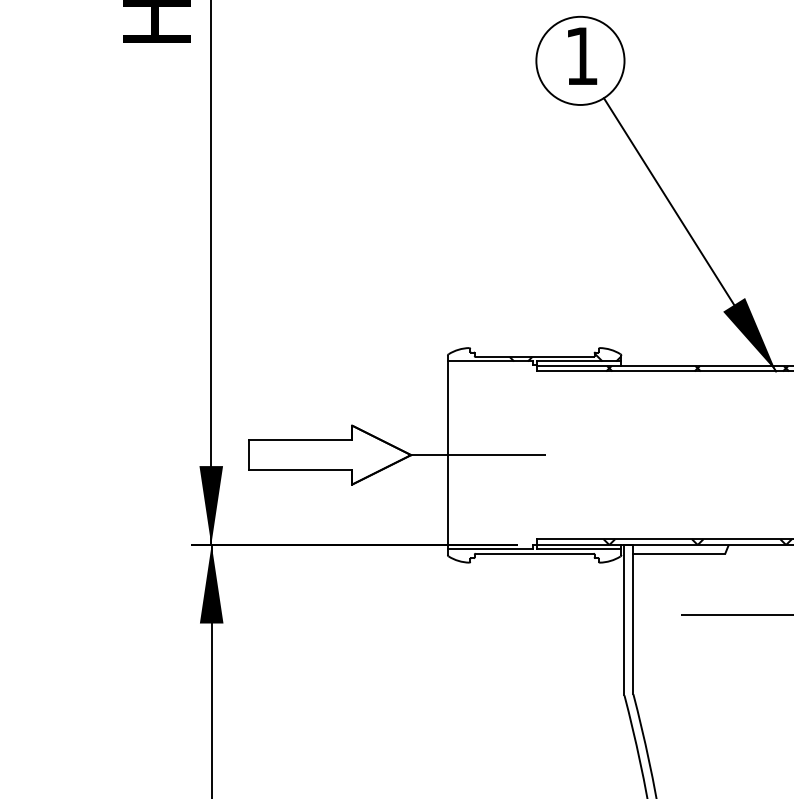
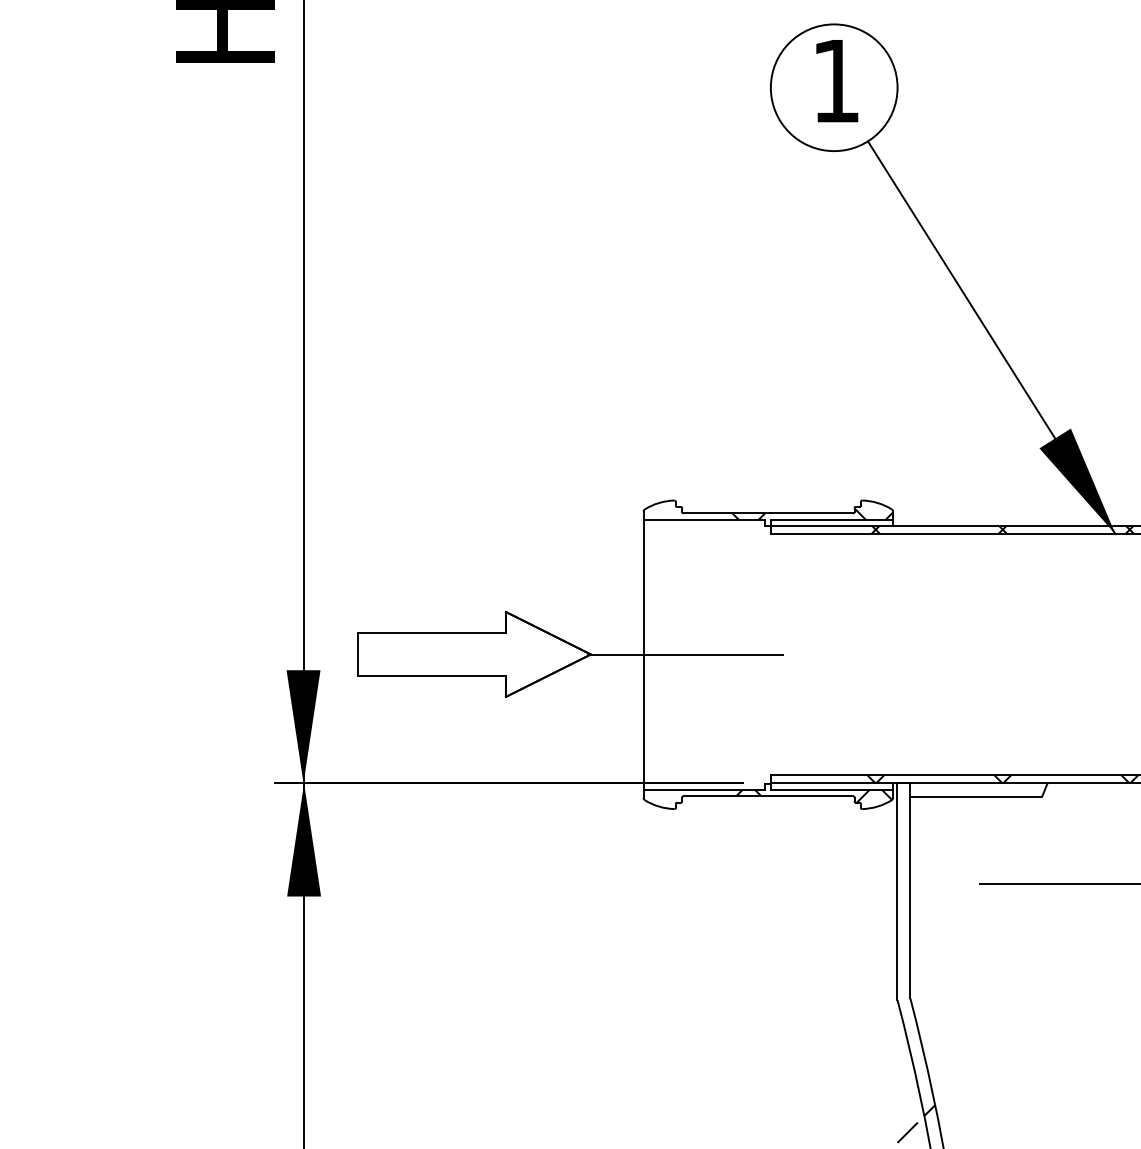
hatch: (566, 553) -> (814, 795), added
hatch: (637, 781) -> (916, 1123), added

